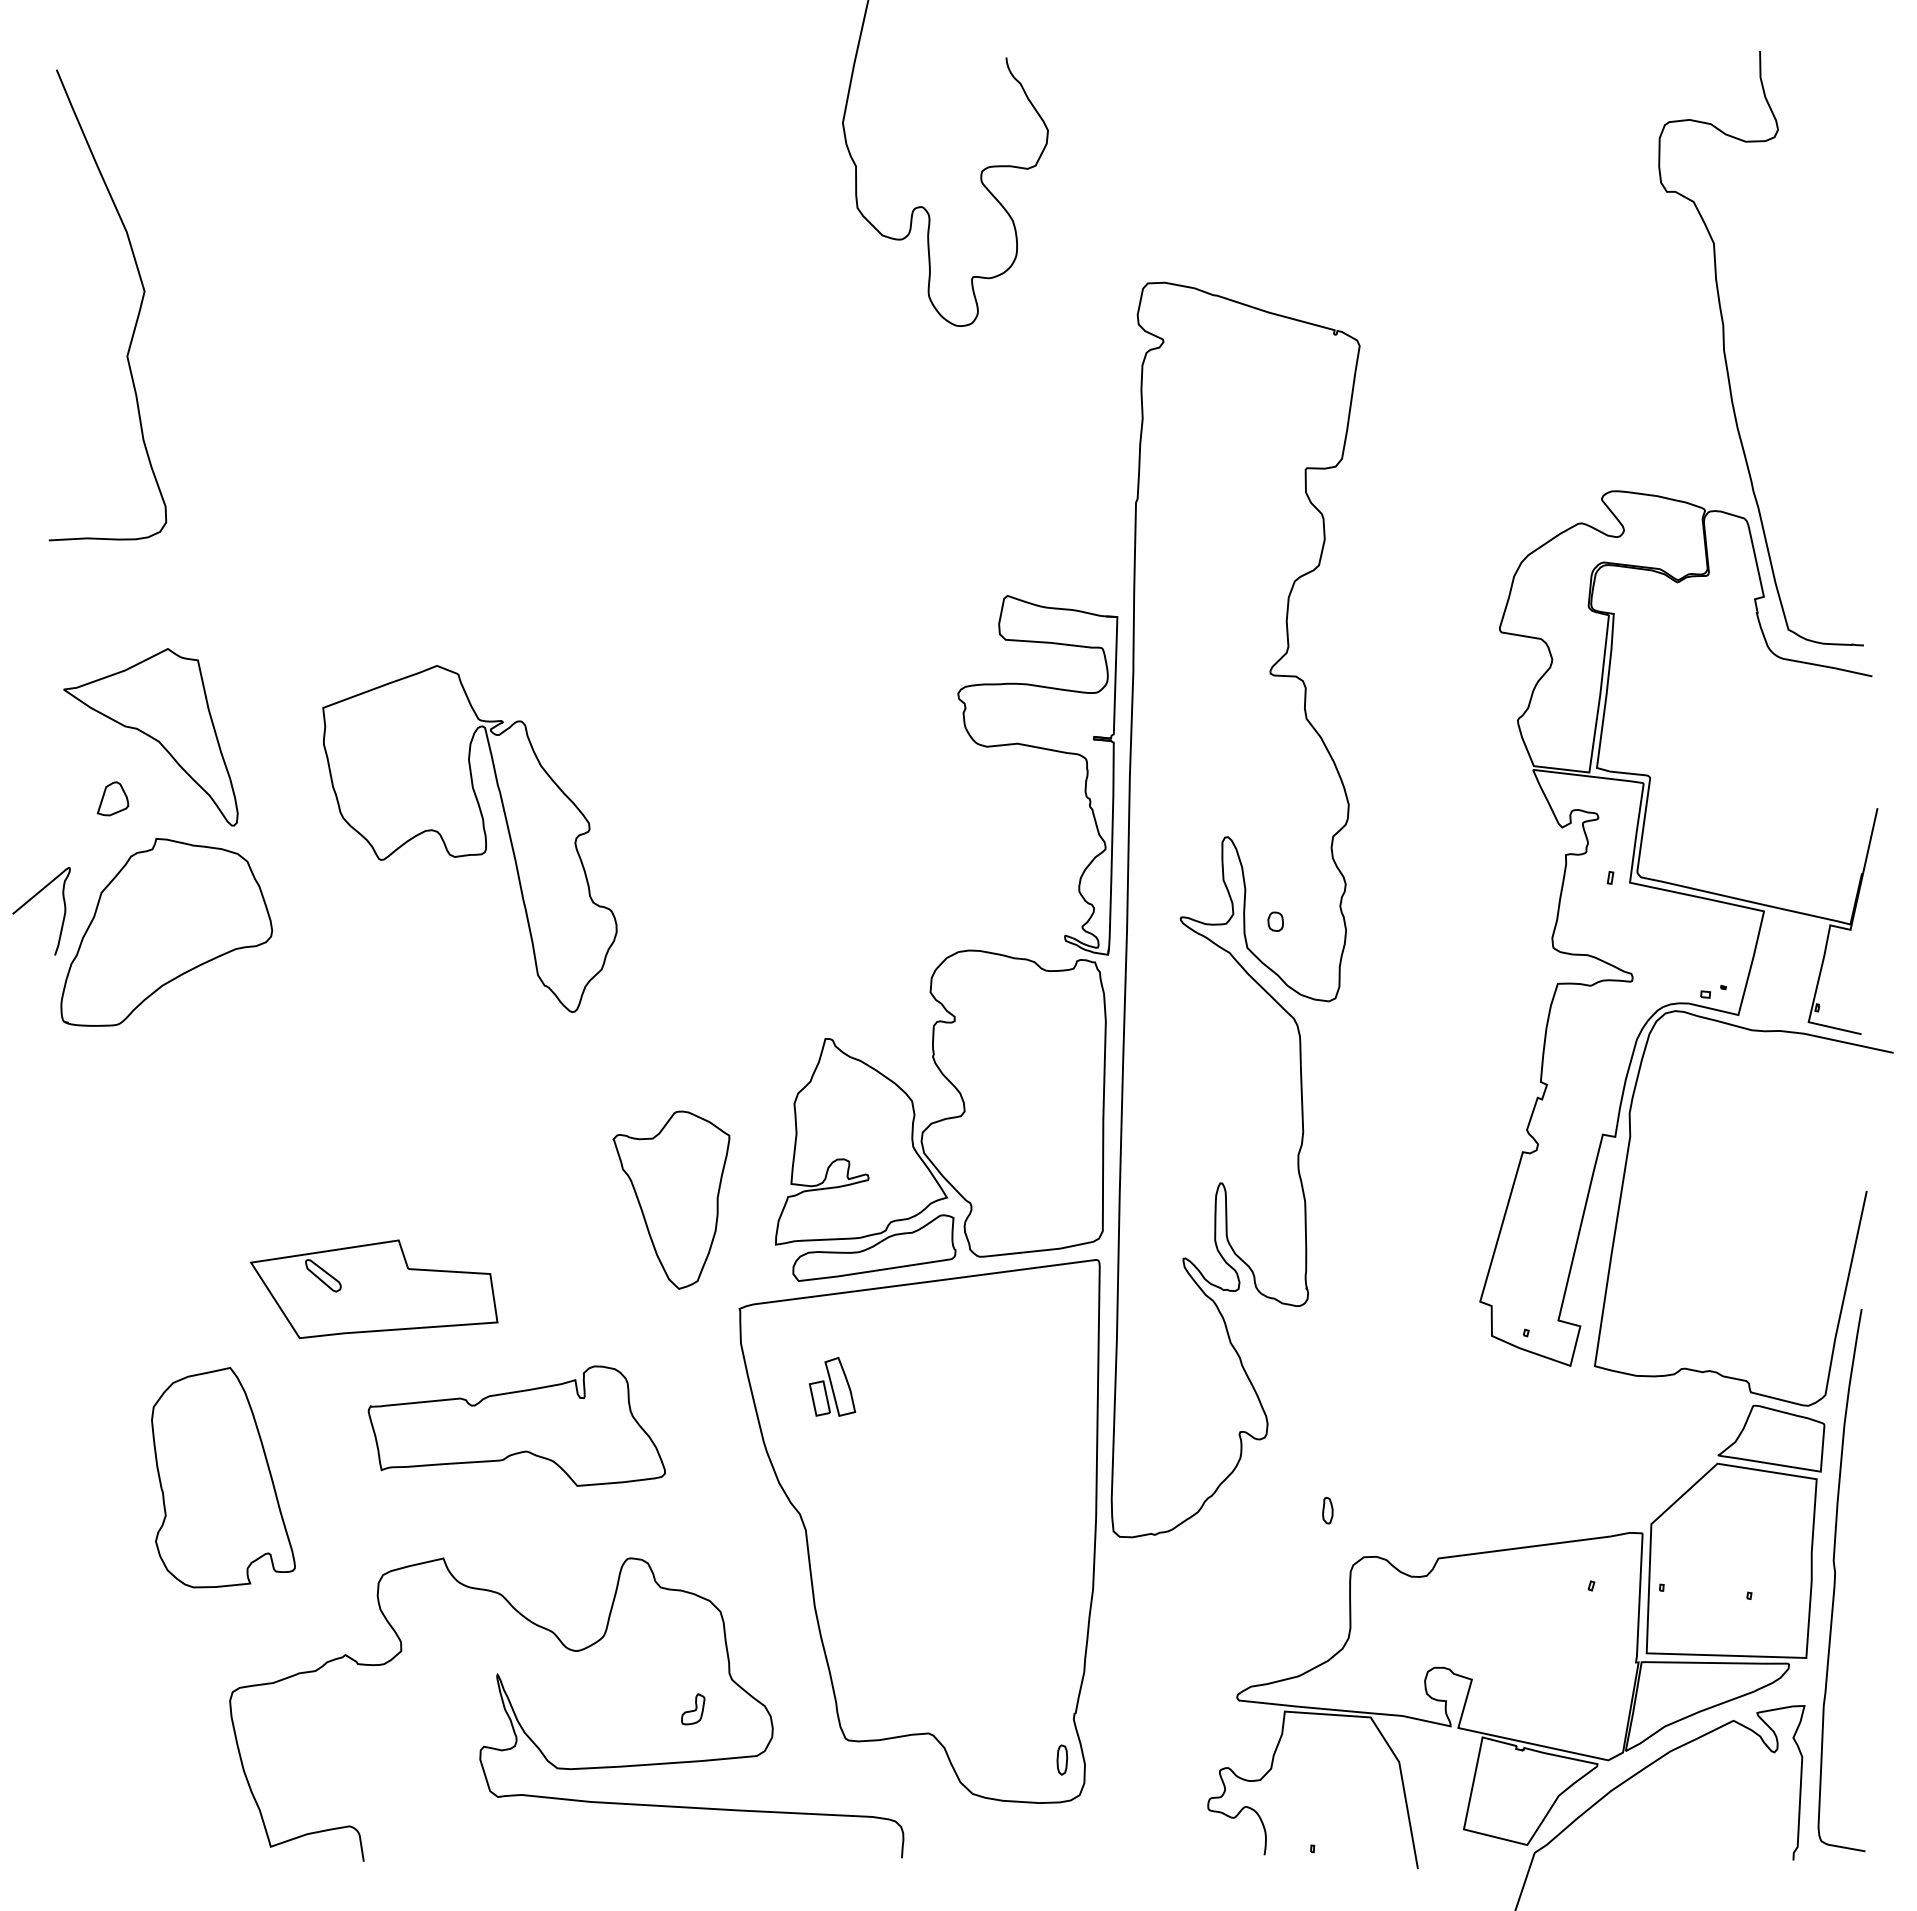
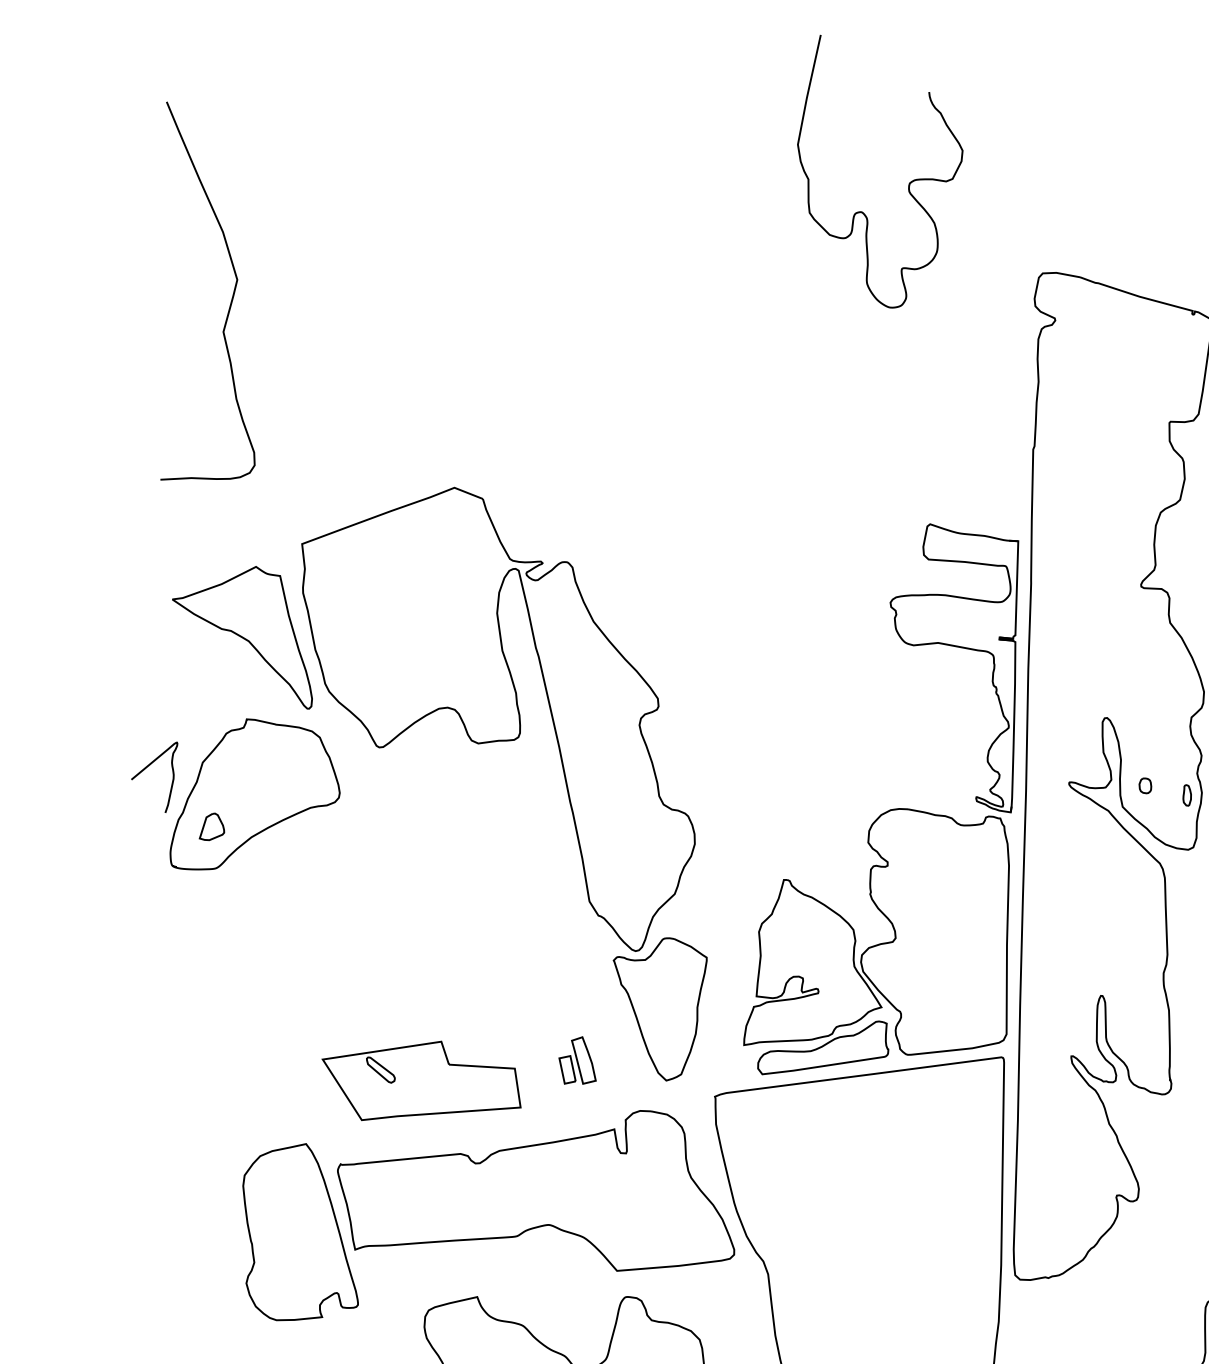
part: (112, 798) -> (211, 826), moved
part: (469, 838) -> (498, 719), size x1.67
part: (832, 1386) -> (577, 1060), moved
part: (516, 1425) -> (535, 1190), size x1.67
part: (1327, 1510) -> (1186, 795), moved

